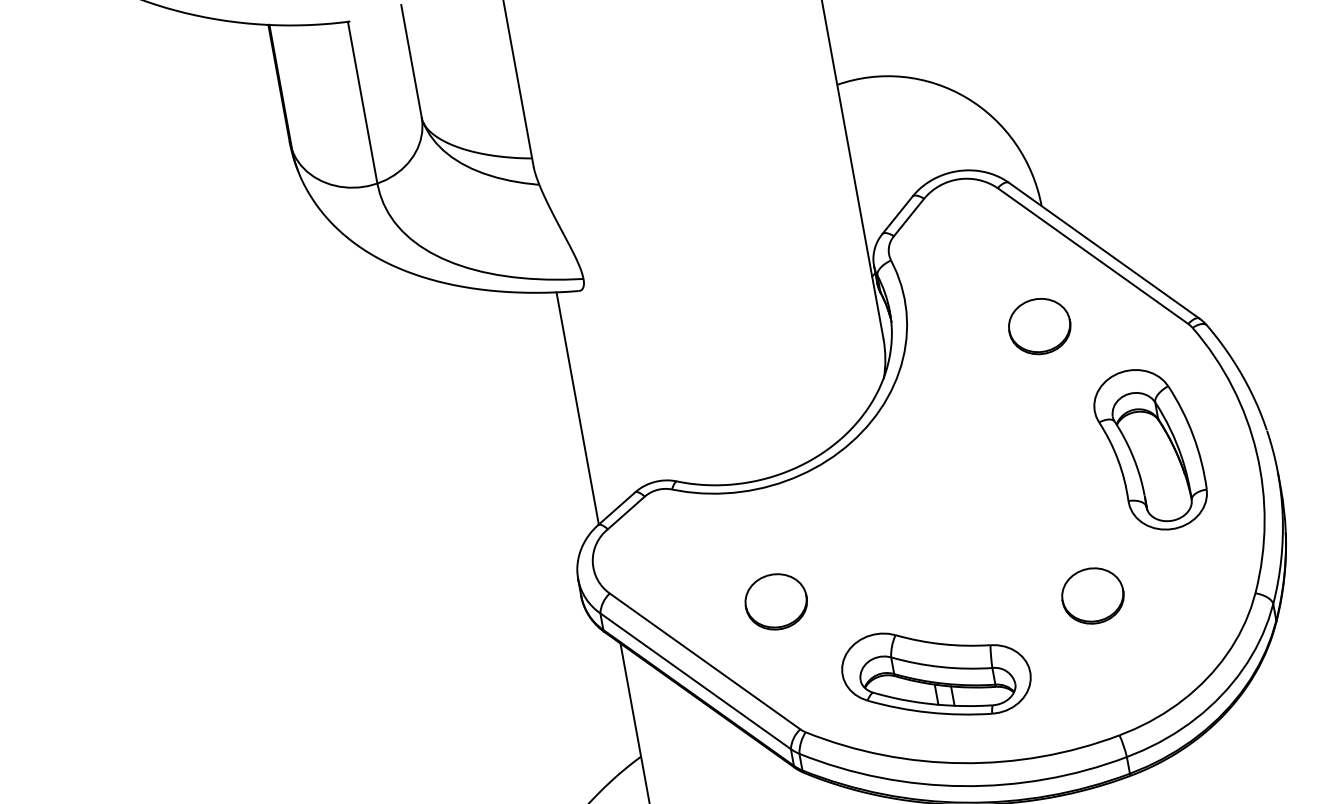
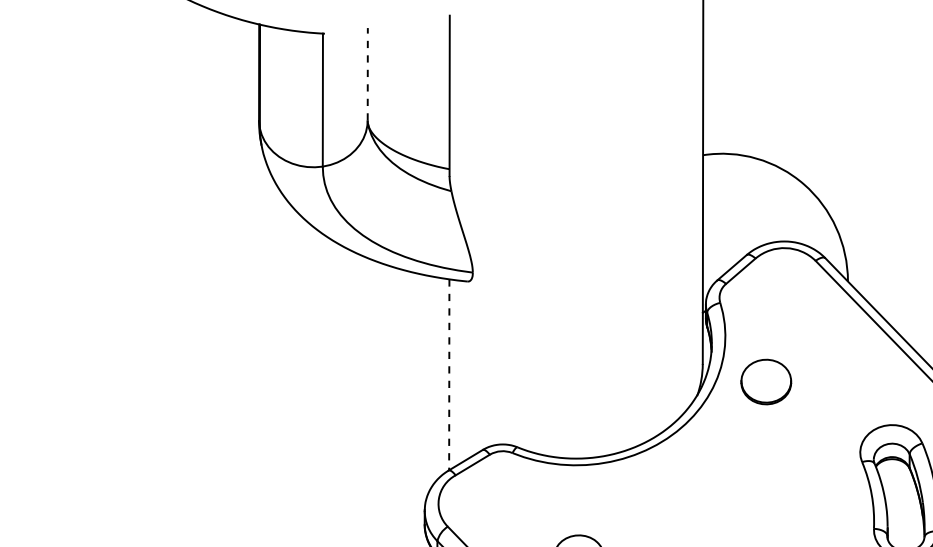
line: (411, 60) -> (367, 73), solid -> dashed
part: (1039, 326) -> (766, 381), moved
line: (577, 408) -> (449, 374), solid -> dashed

